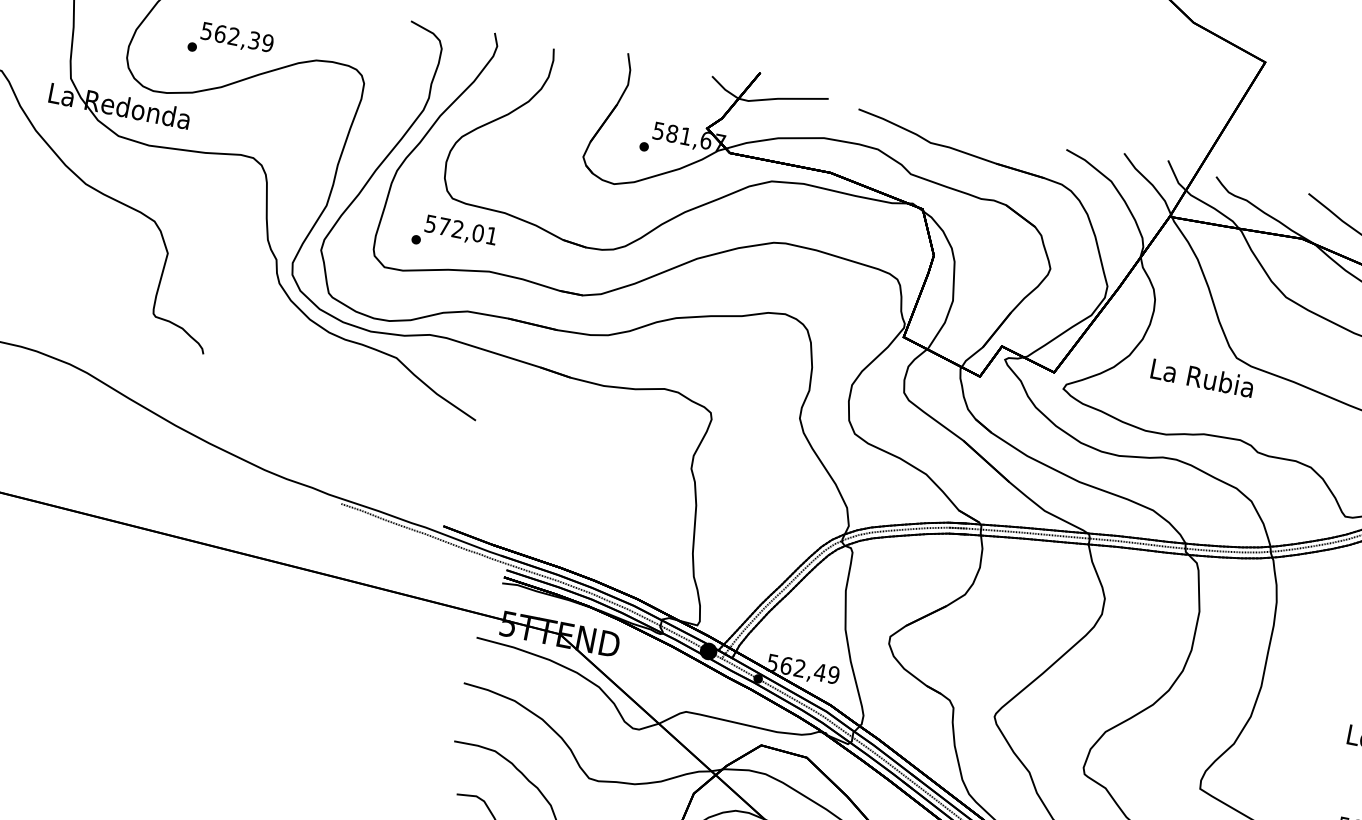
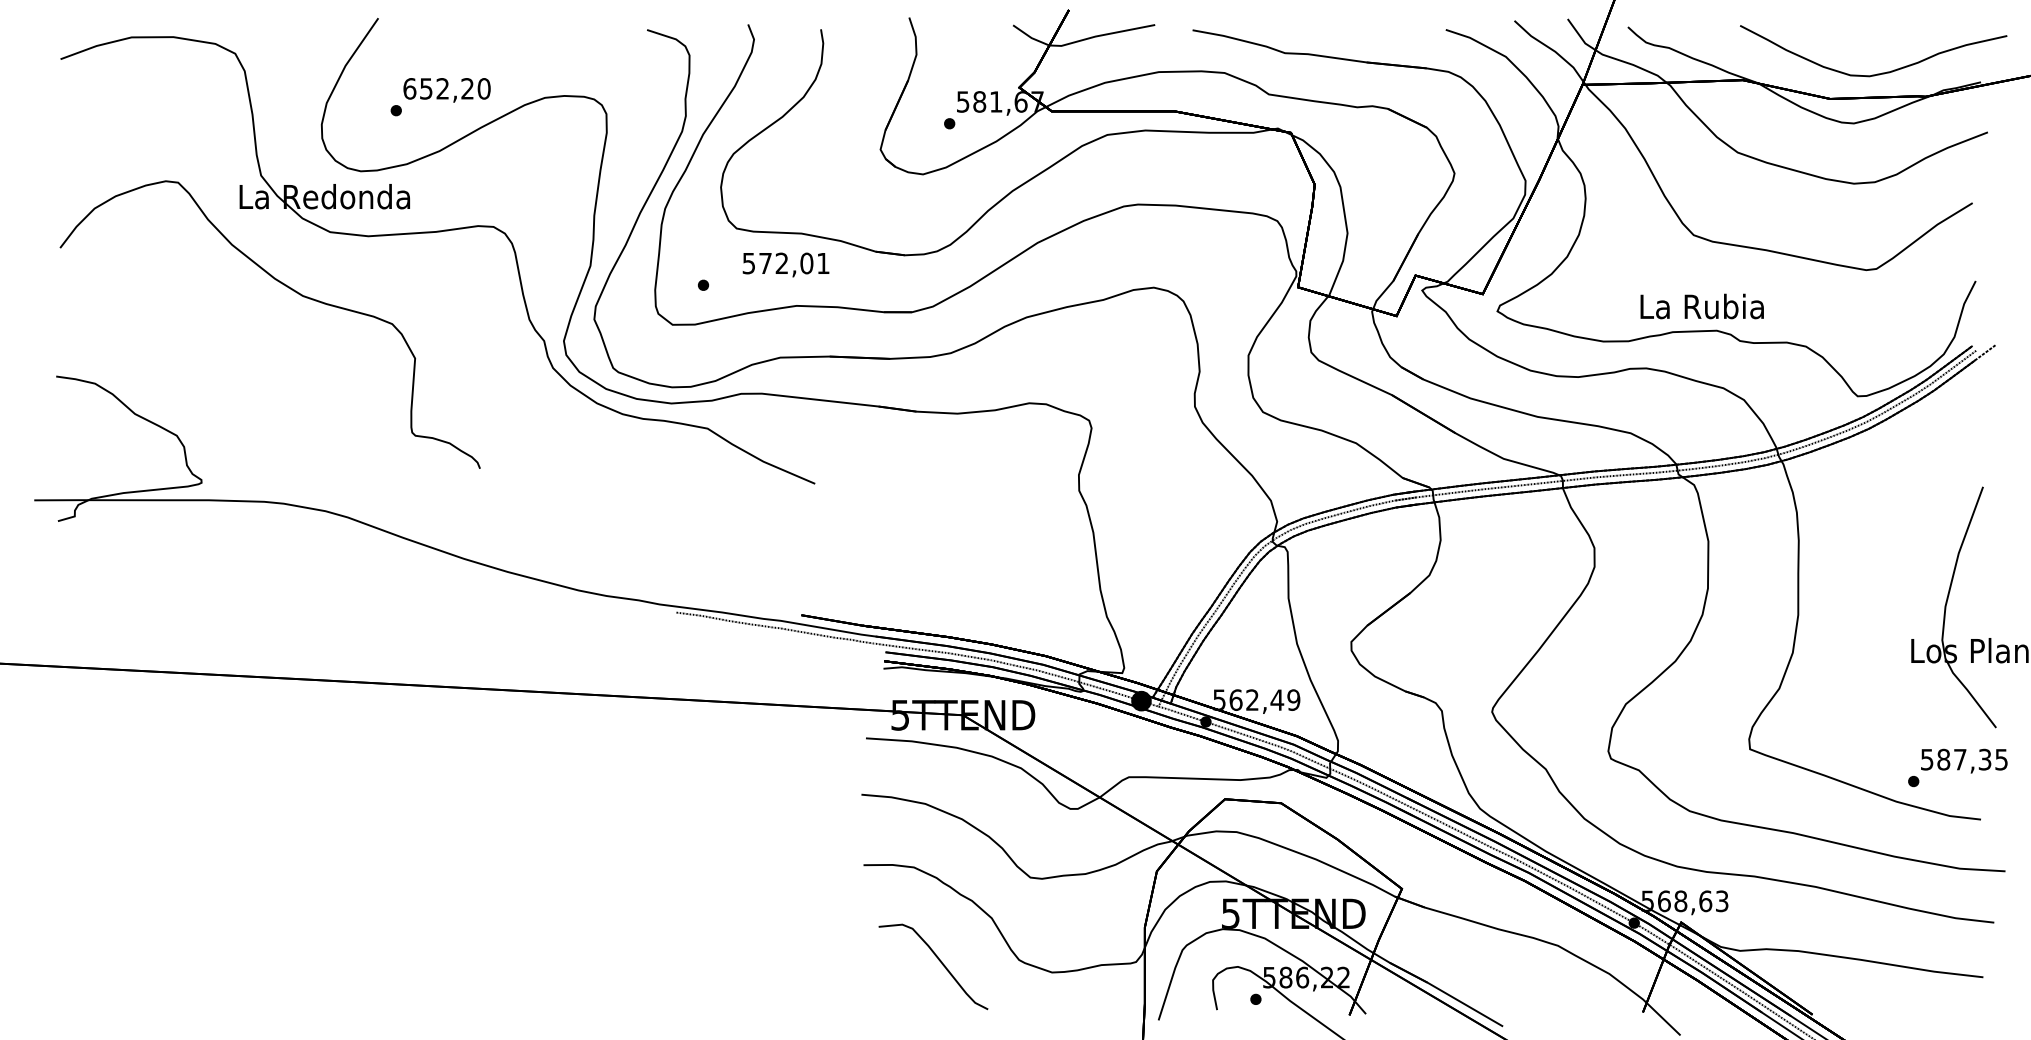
text: (237, 36) -> (446, 88), 562,39 -> 652,20
text: (460, 230) -> (785, 264), moved
text: (1201, 377) -> (1701, 306), moved

